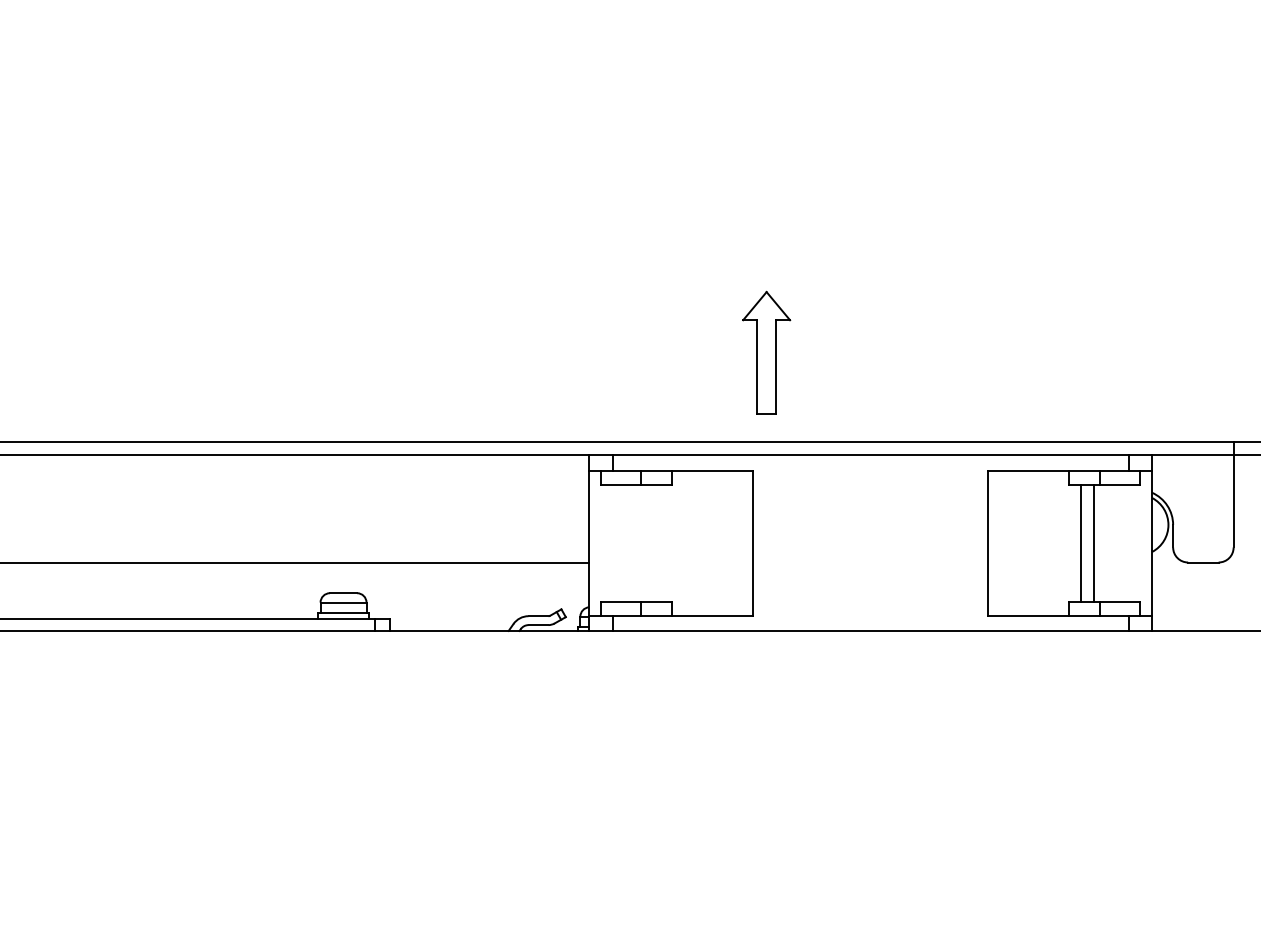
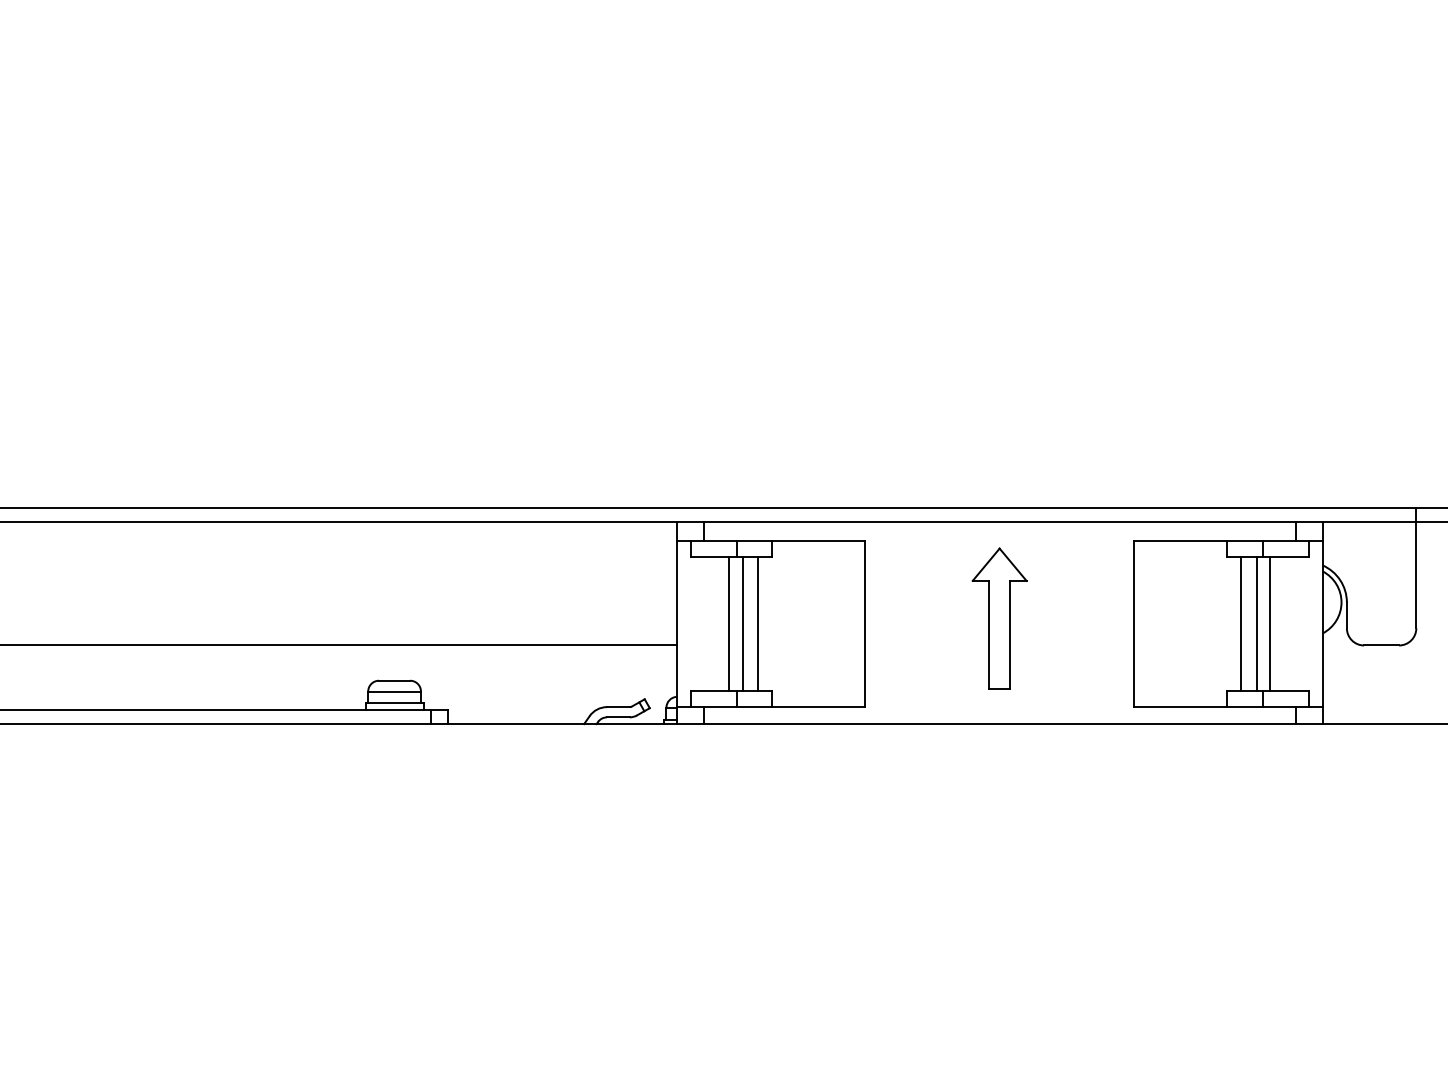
part: (766, 352) -> (999, 617), moved
line: (634, 543) -> (728, 623), added
line: (646, 543) -> (742, 623), added
line: (660, 543) -> (758, 623), added
line: (1106, 543) -> (1270, 623), added

